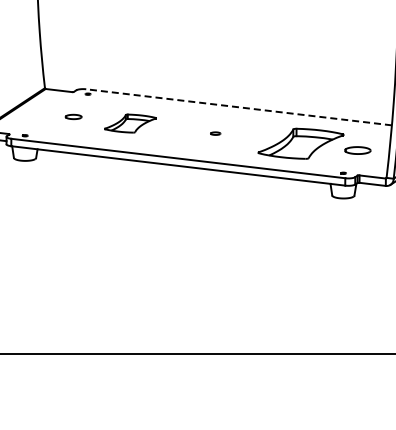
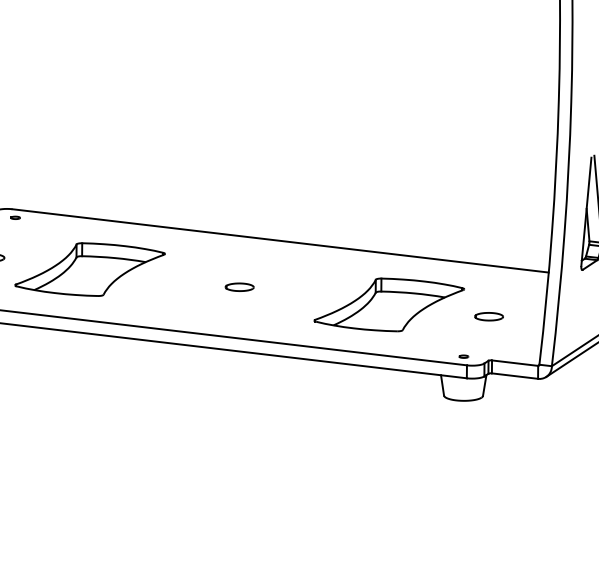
line: (239, 107) -> (281, 241), dashed -> solid
part: (130, 123) -> (90, 269), size x1.67
part: (215, 133) -> (239, 286), size x1.67
part: (357, 150) -> (488, 316), size x0.62

